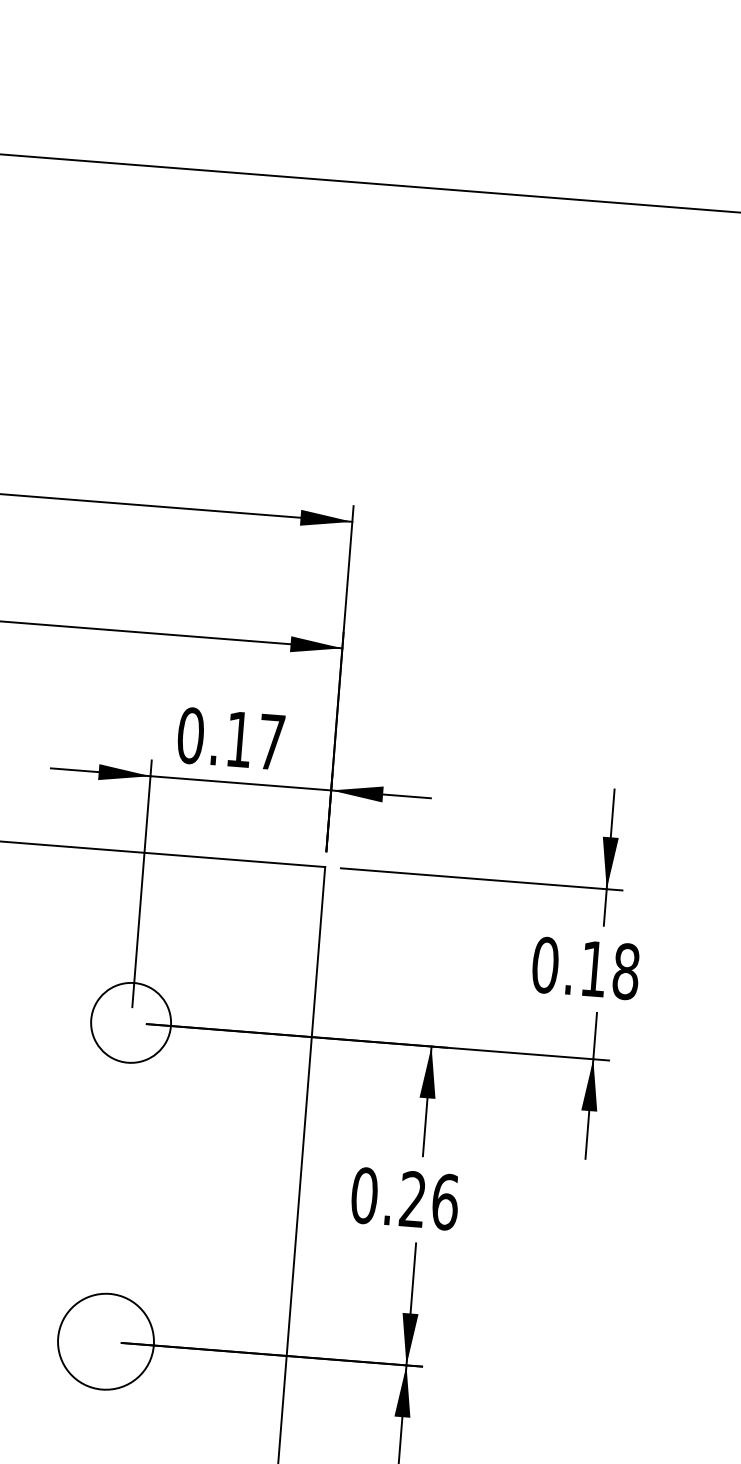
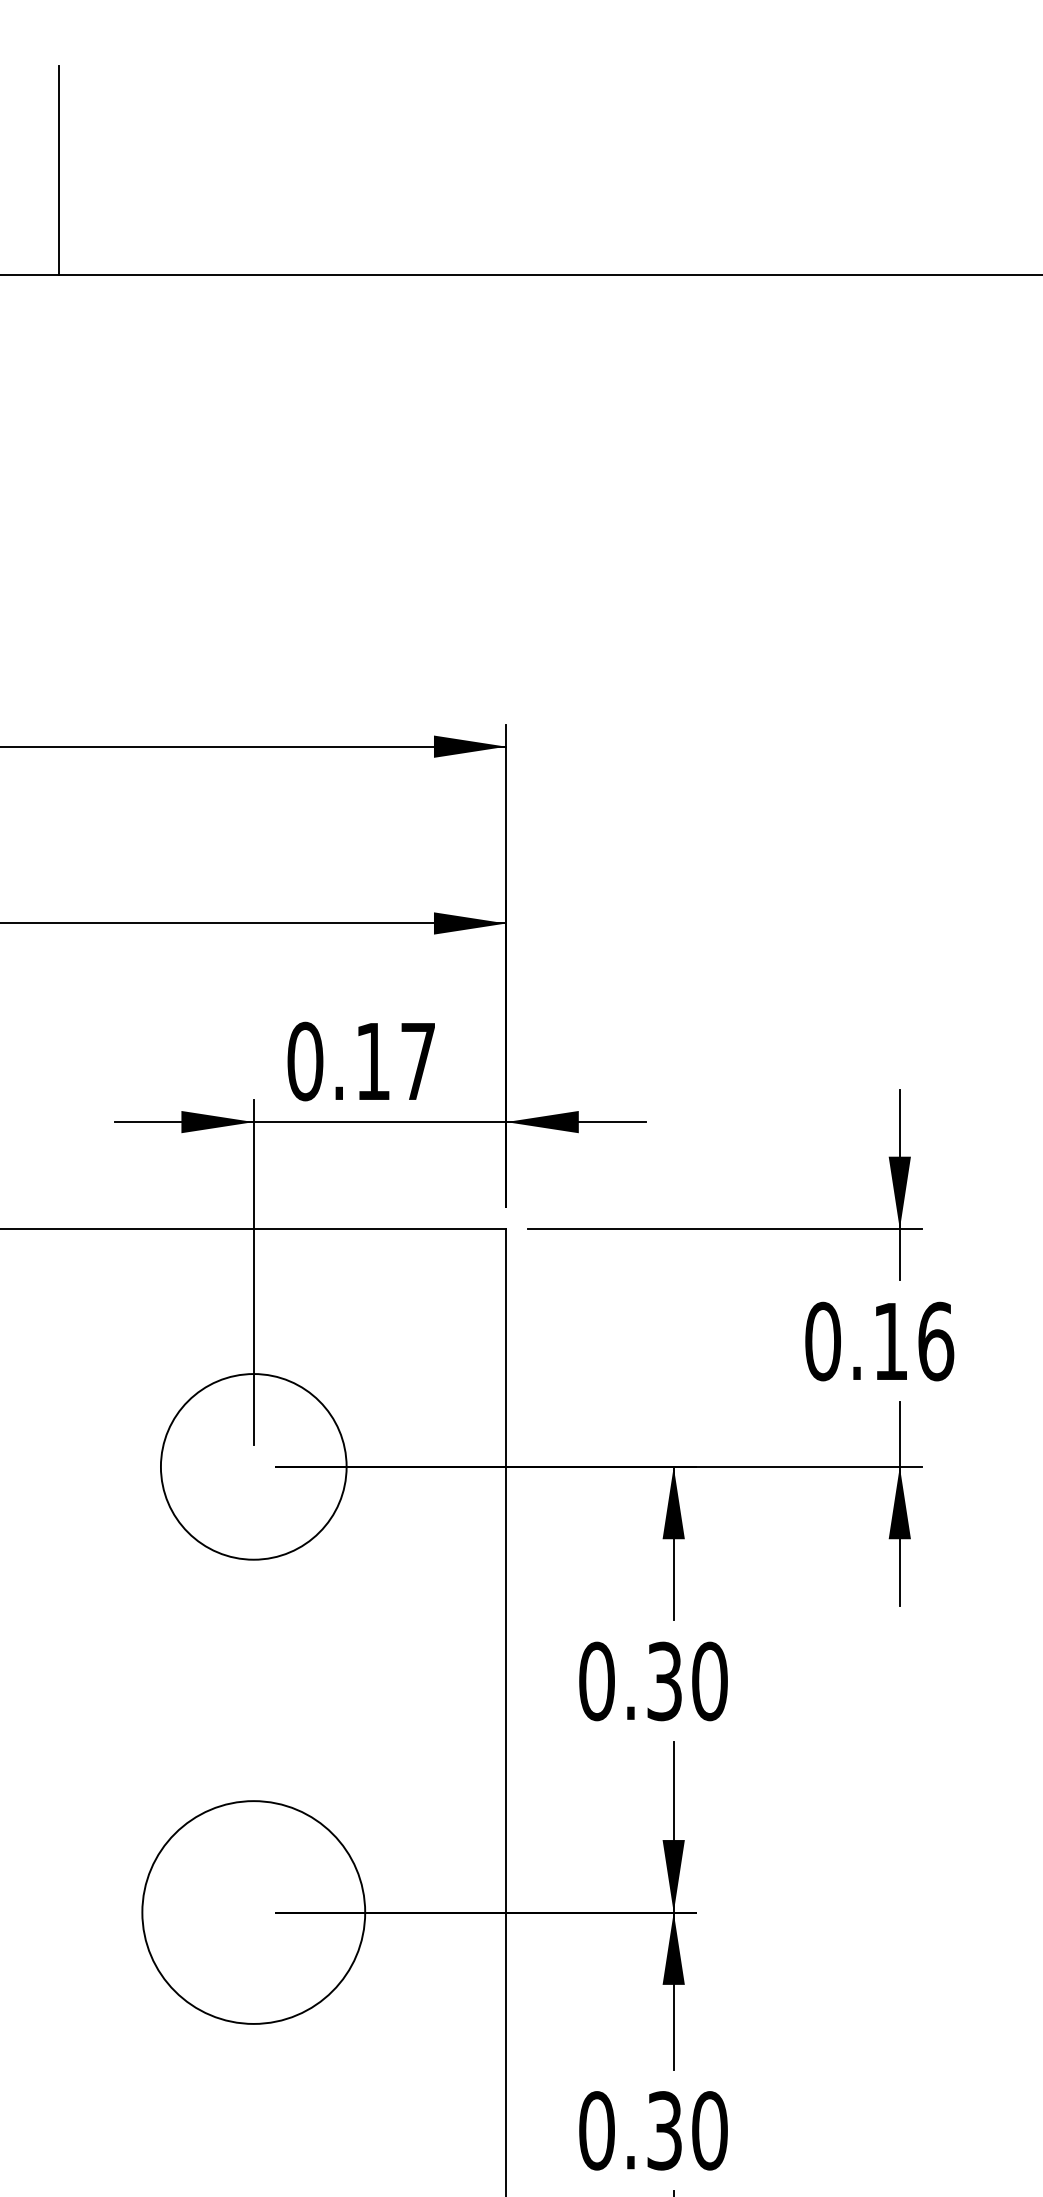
line: (64, 83) -> (58, 169), added
text: (626, 971) -> (936, 1341), 0.18 -> 0.16
circle: (130, 1022) -> (253, 1466), size x1.67
text: (429, 1200) -> (687, 1681), 0.26 -> 0.30
circle: (105, 1341) -> (253, 1912), size x1.67

